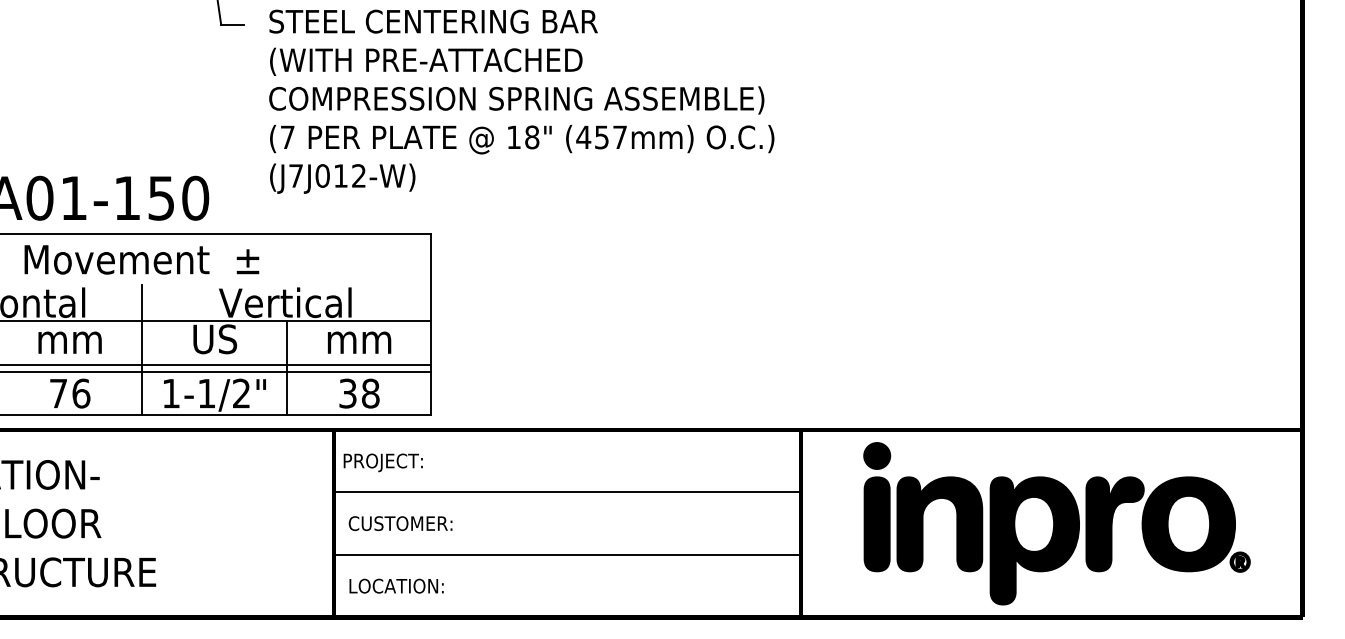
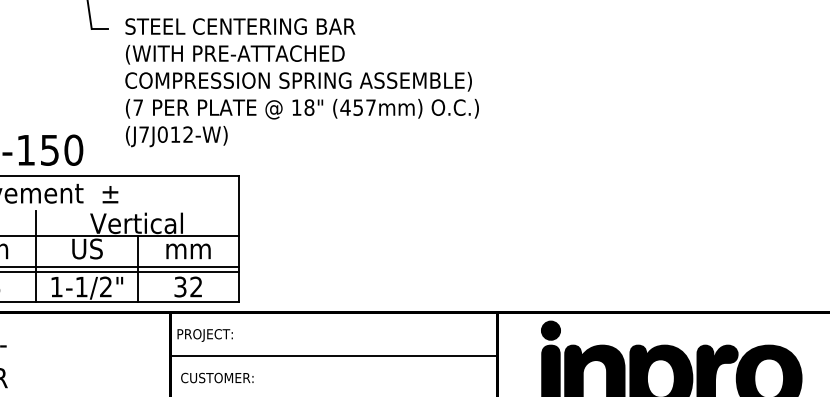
text: (370, 393) -> (196, 286), 38 -> 32

